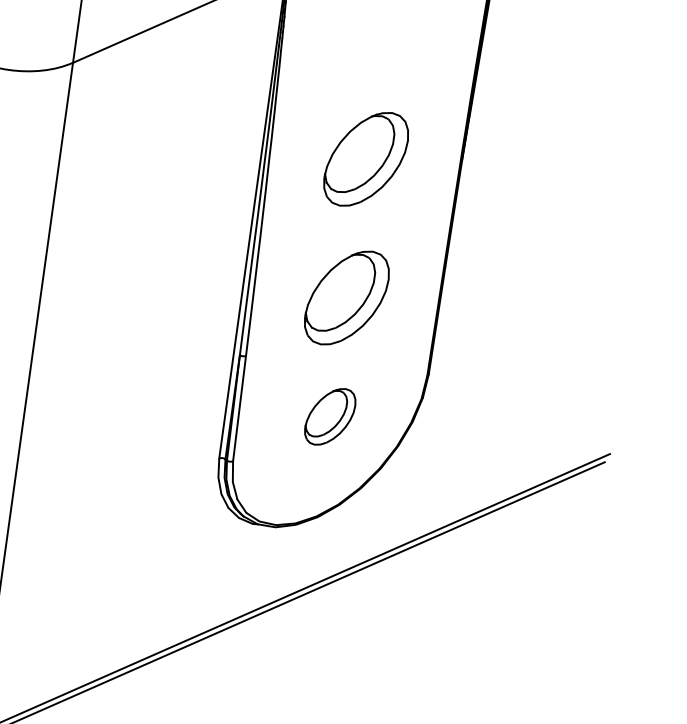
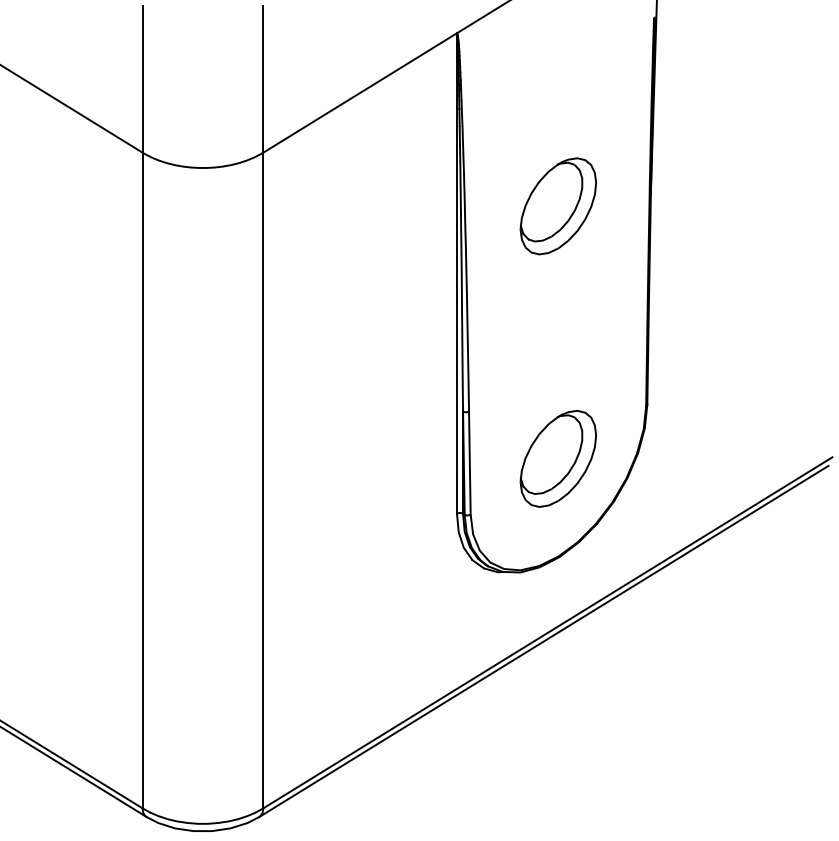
part: (345, 298) -> (557, 342), removed
part: (329, 416) -> (557, 458), size x1.67

